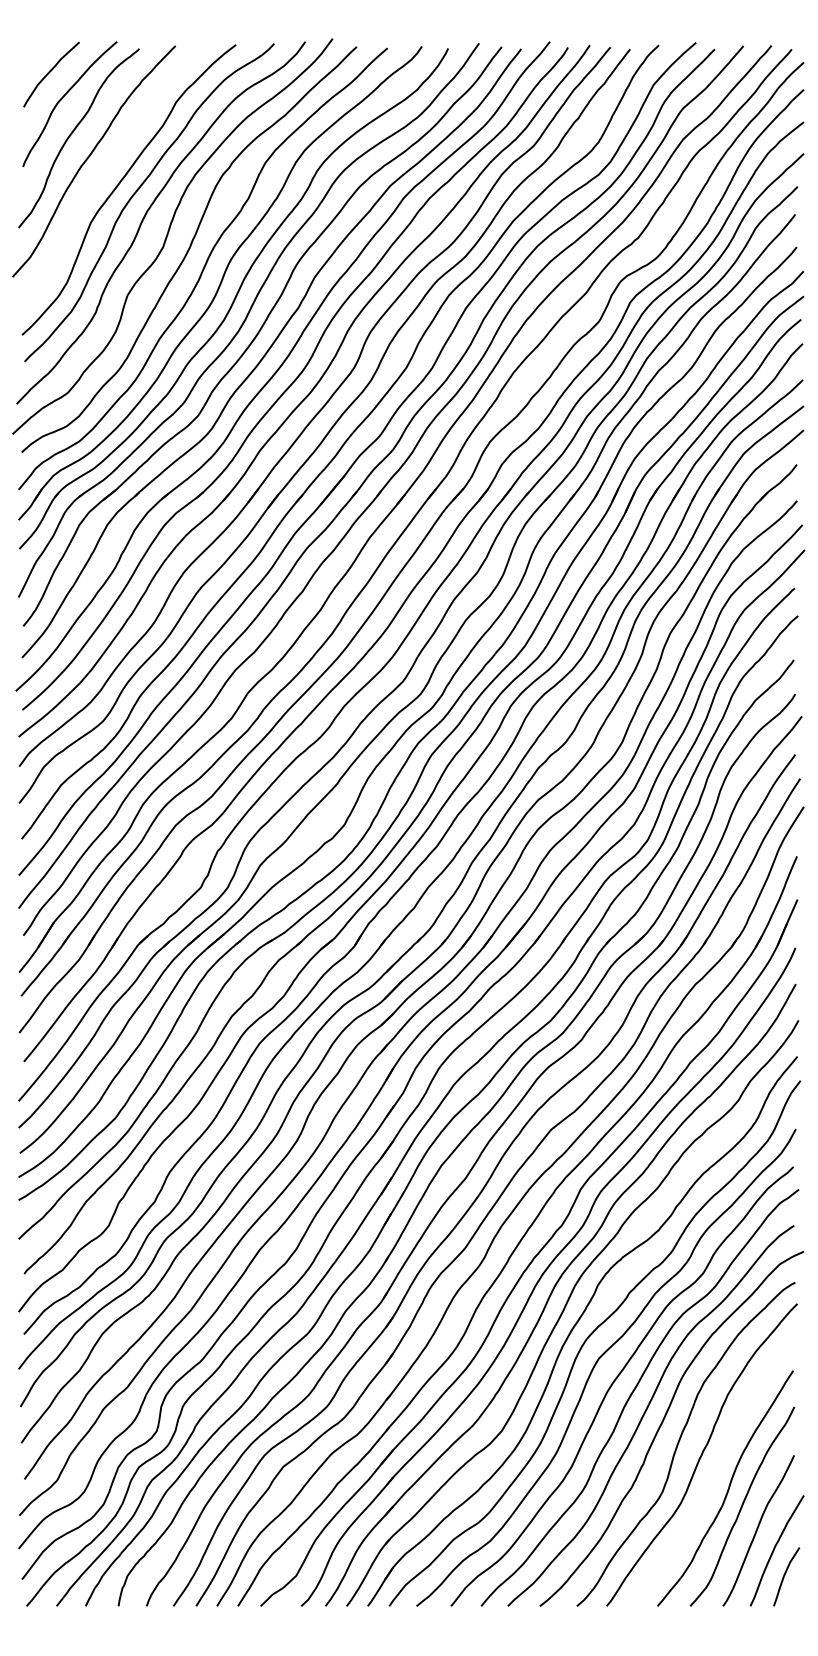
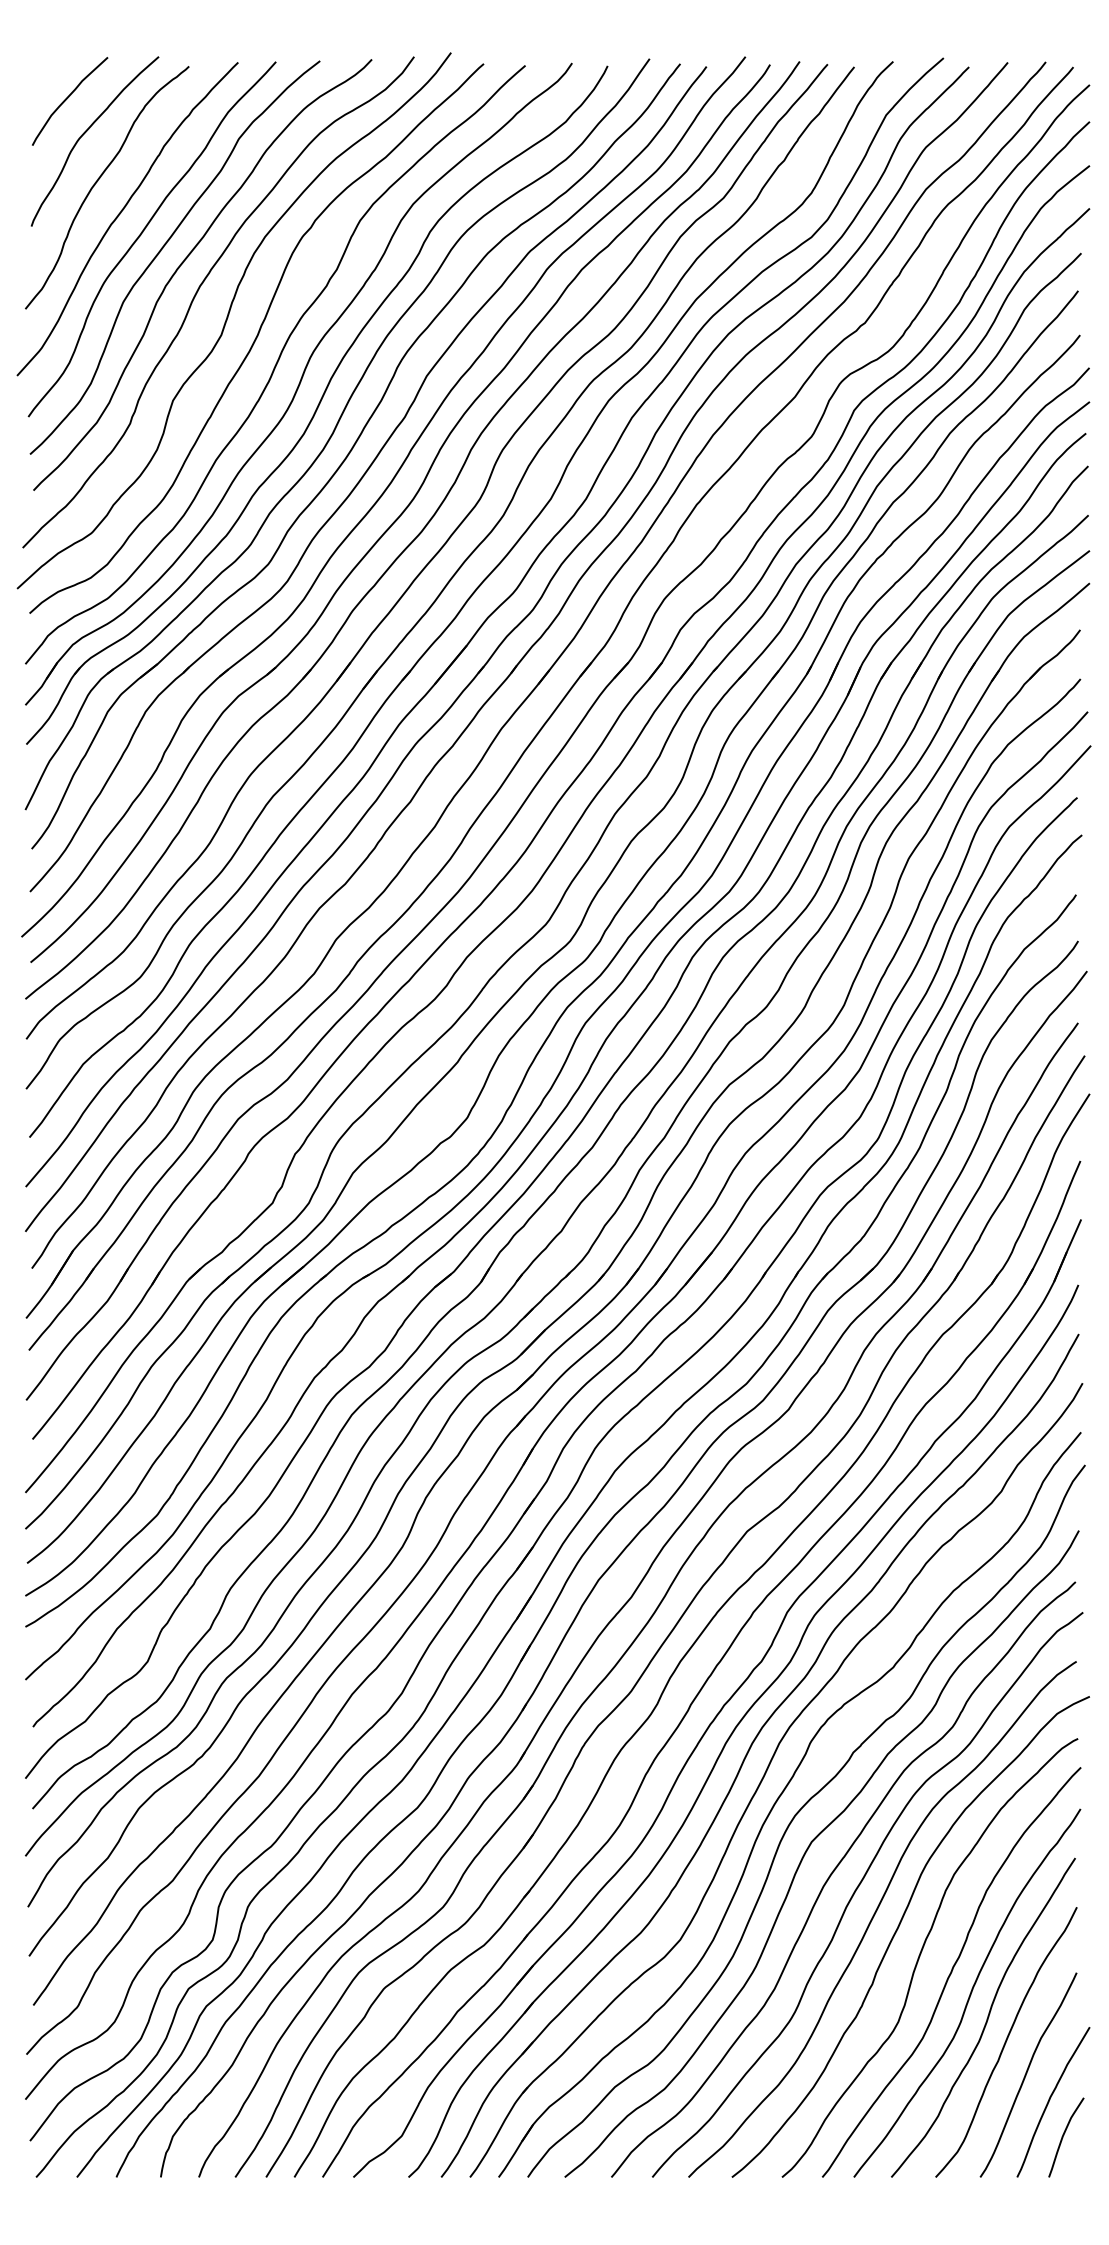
curve: (105, 172) -> (143, 234), added
curve: (714, 1471) -> (968, 1994), added

